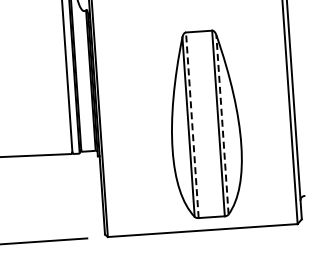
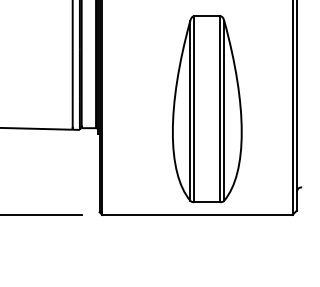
line: (192, 124) -> (194, 108), dashed -> solid
line: (222, 124) -> (224, 110), dashed -> solid

